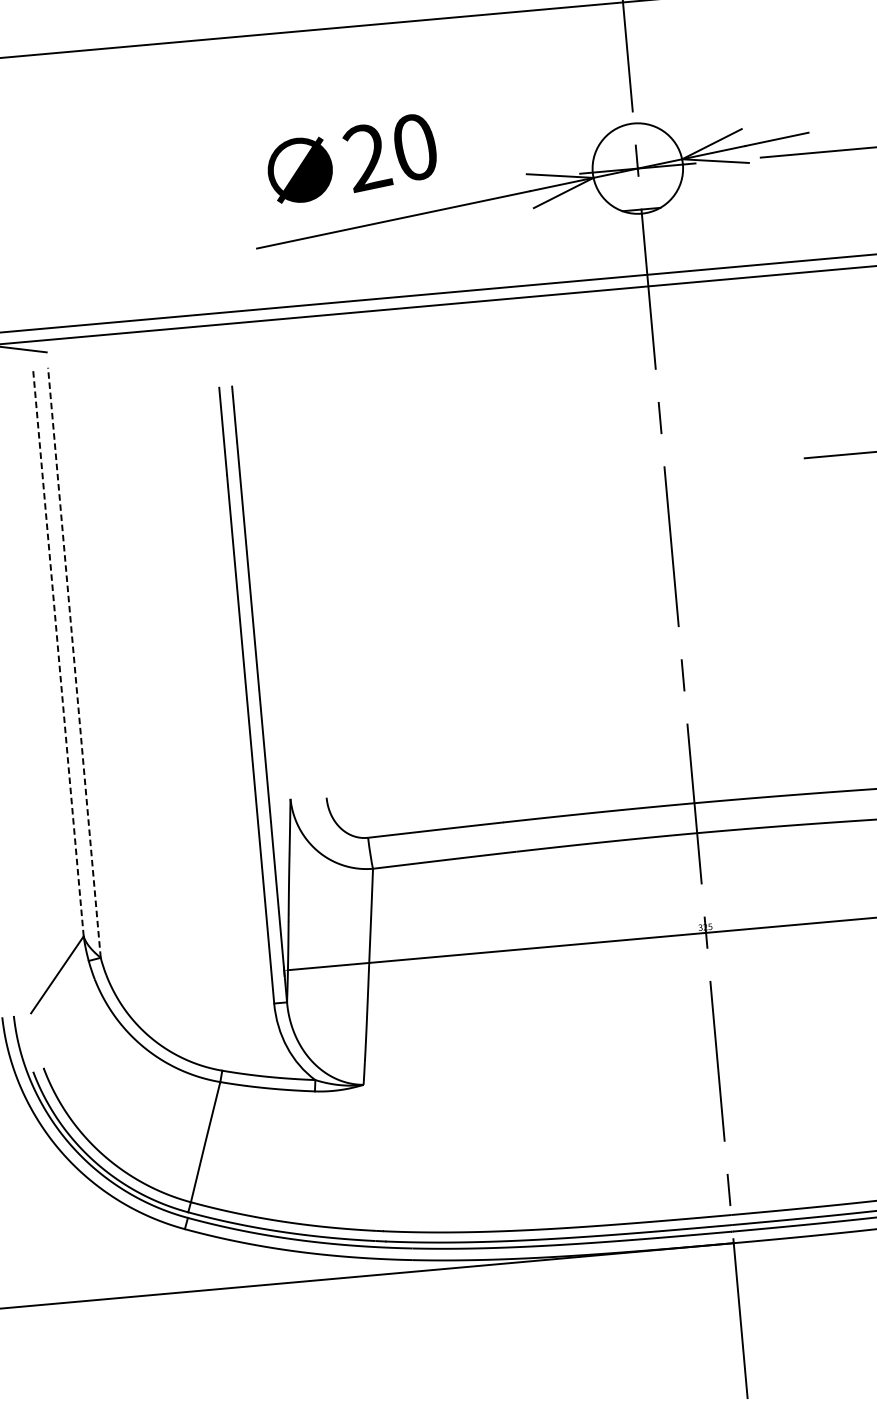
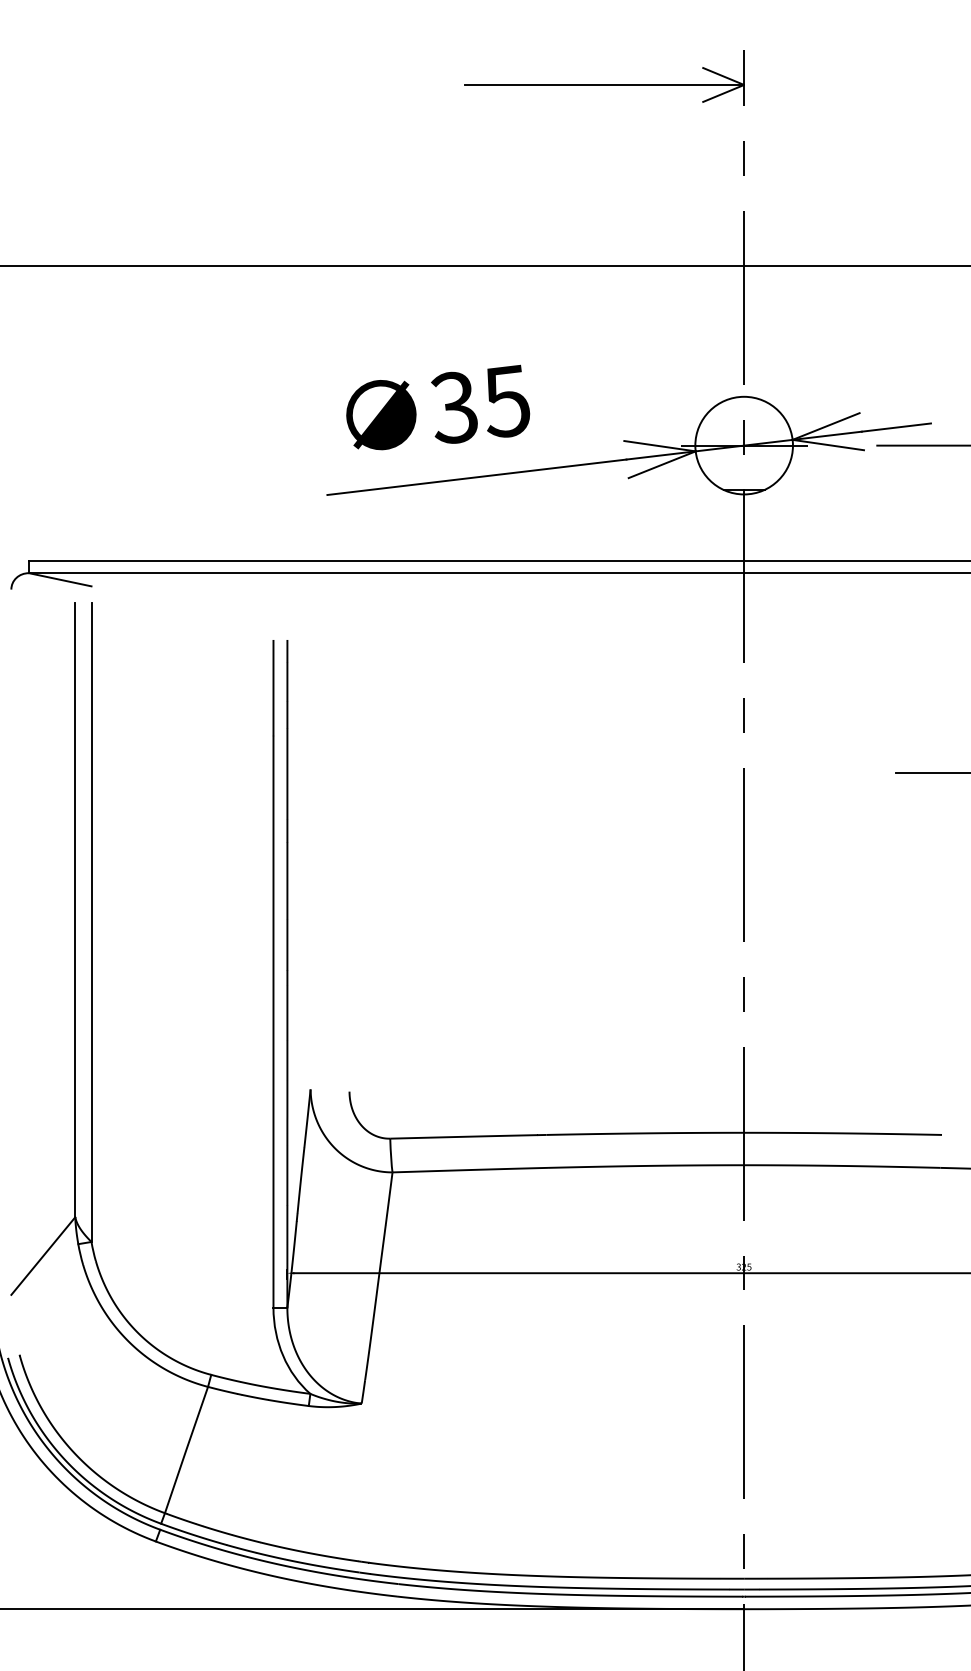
text: (390, 152) -> (479, 404), 20 -> 35
line: (58, 652) -> (75, 909), dashed -> solid
line: (74, 662) -> (91, 922), dashed -> solid

